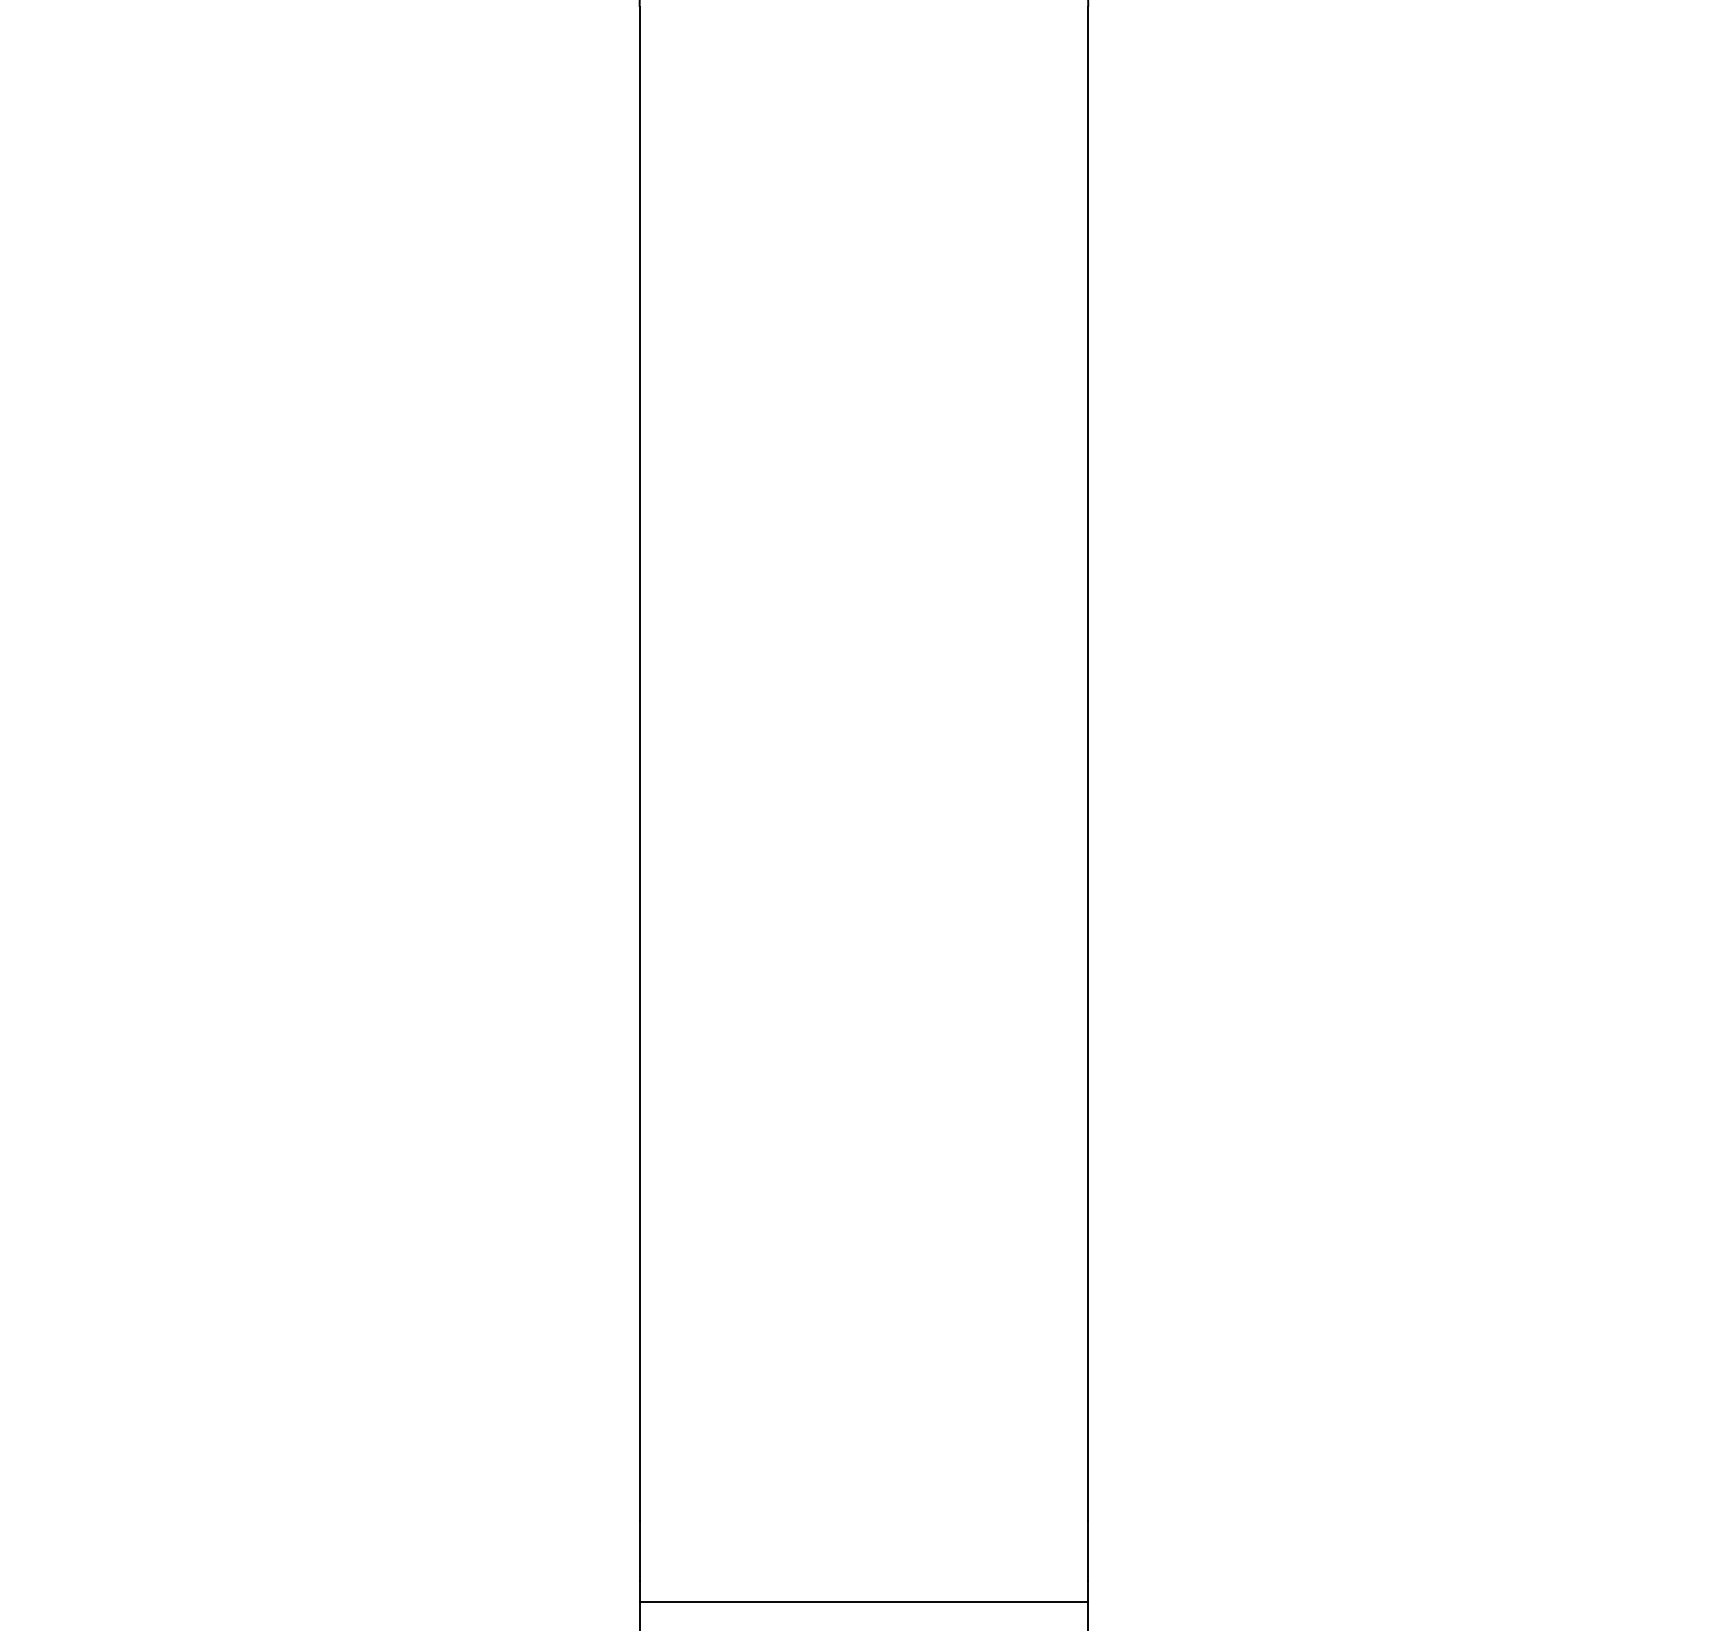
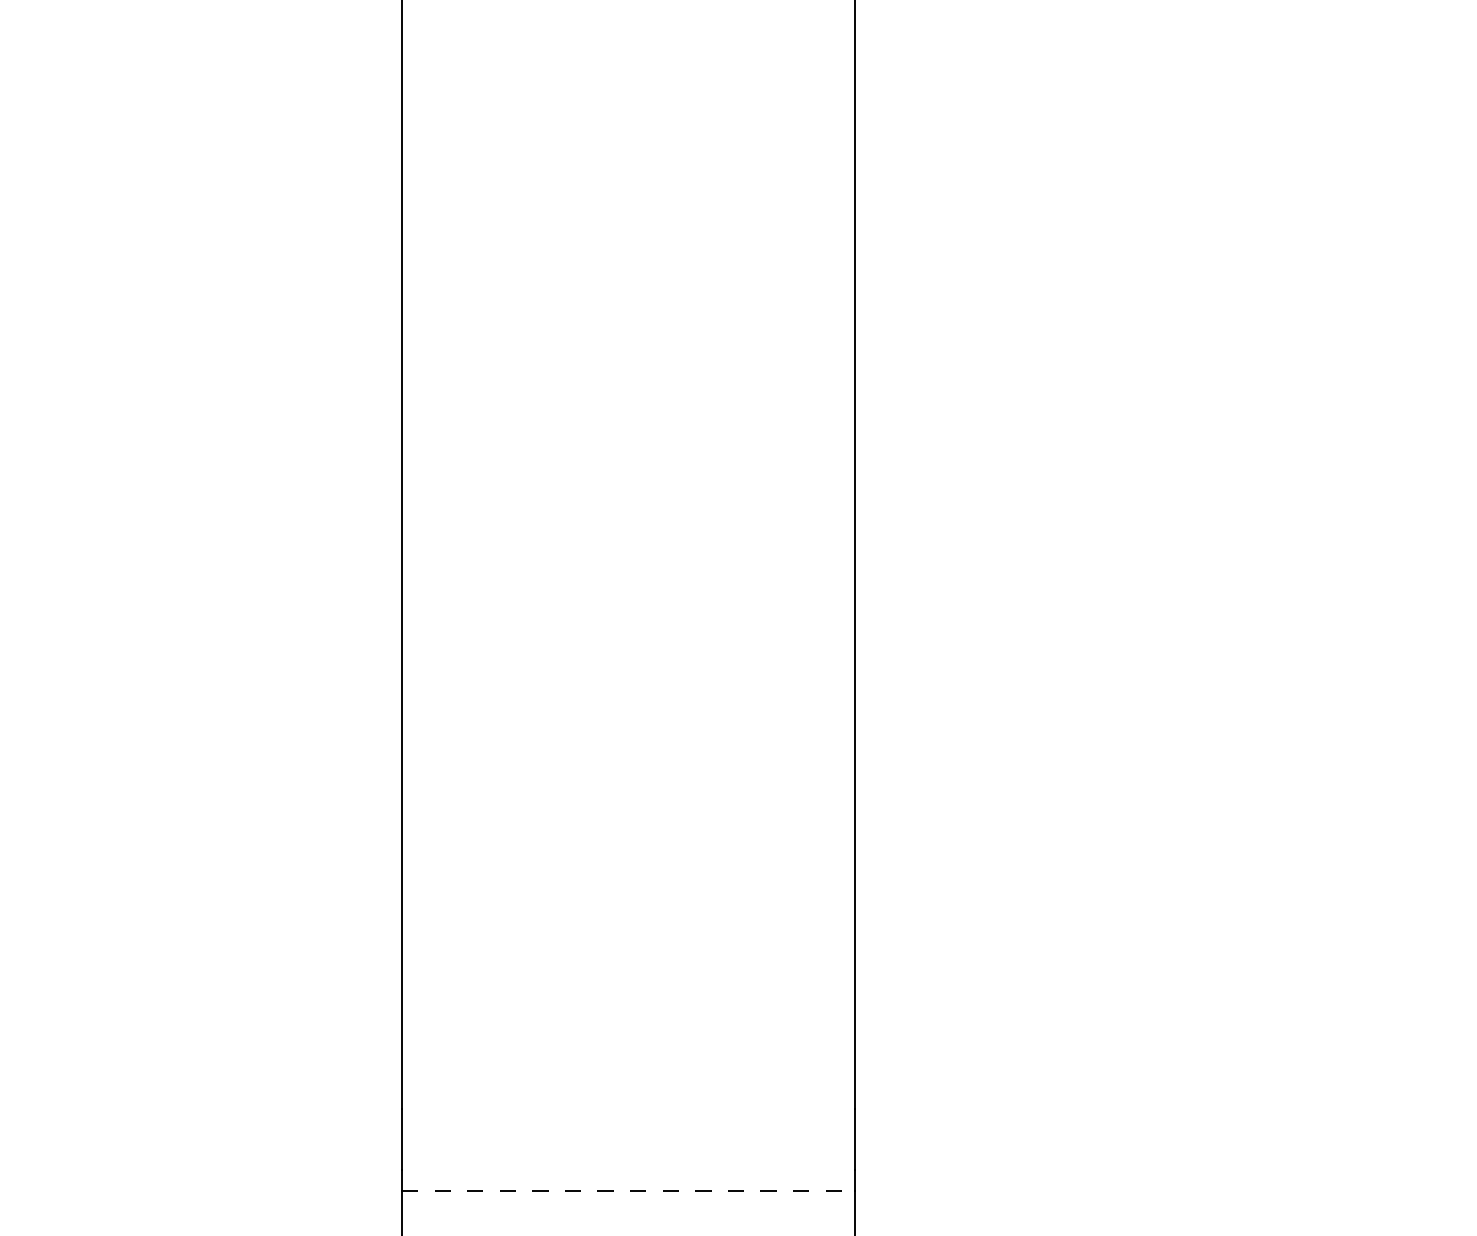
line: (864, 1601) -> (628, 1190), solid -> dashed

